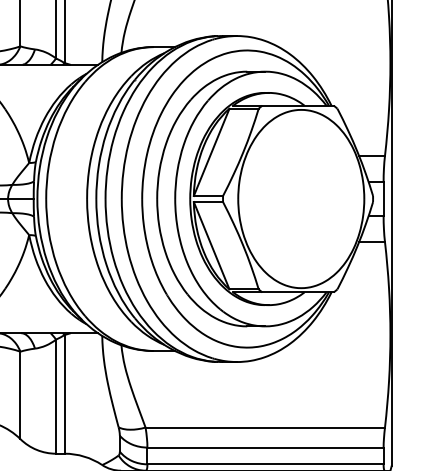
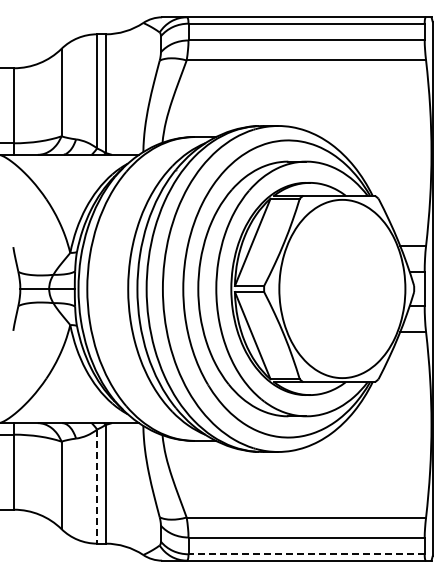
line: (56, 397) -> (97, 487), solid -> dashed
line: (265, 464) -> (306, 554), solid -> dashed

